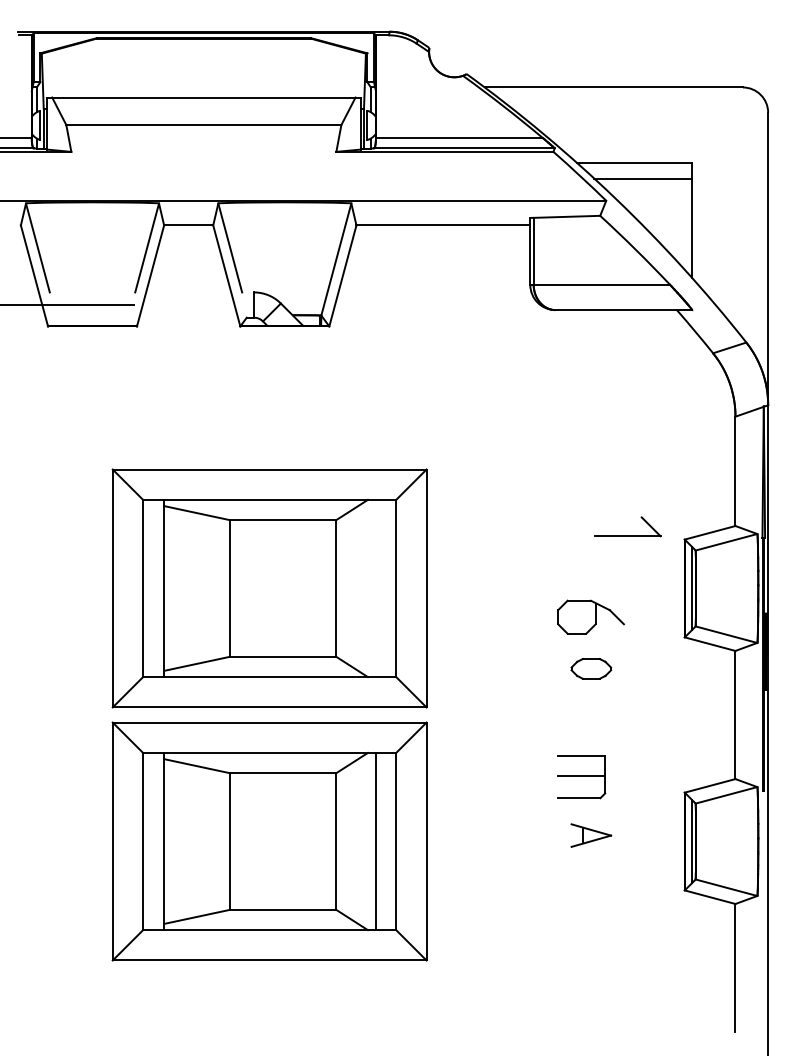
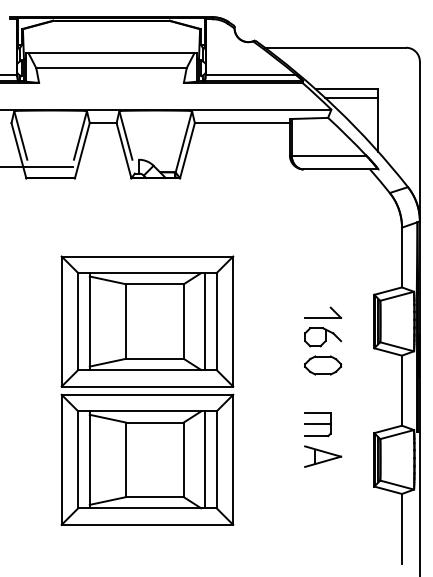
part: (626, 526) -> (322, 312), moved
line: (375, 588) -> (205, 321), added
part: (591, 668) -> (323, 365), size x1.67
part: (591, 835) -> (323, 456), size x1.67

